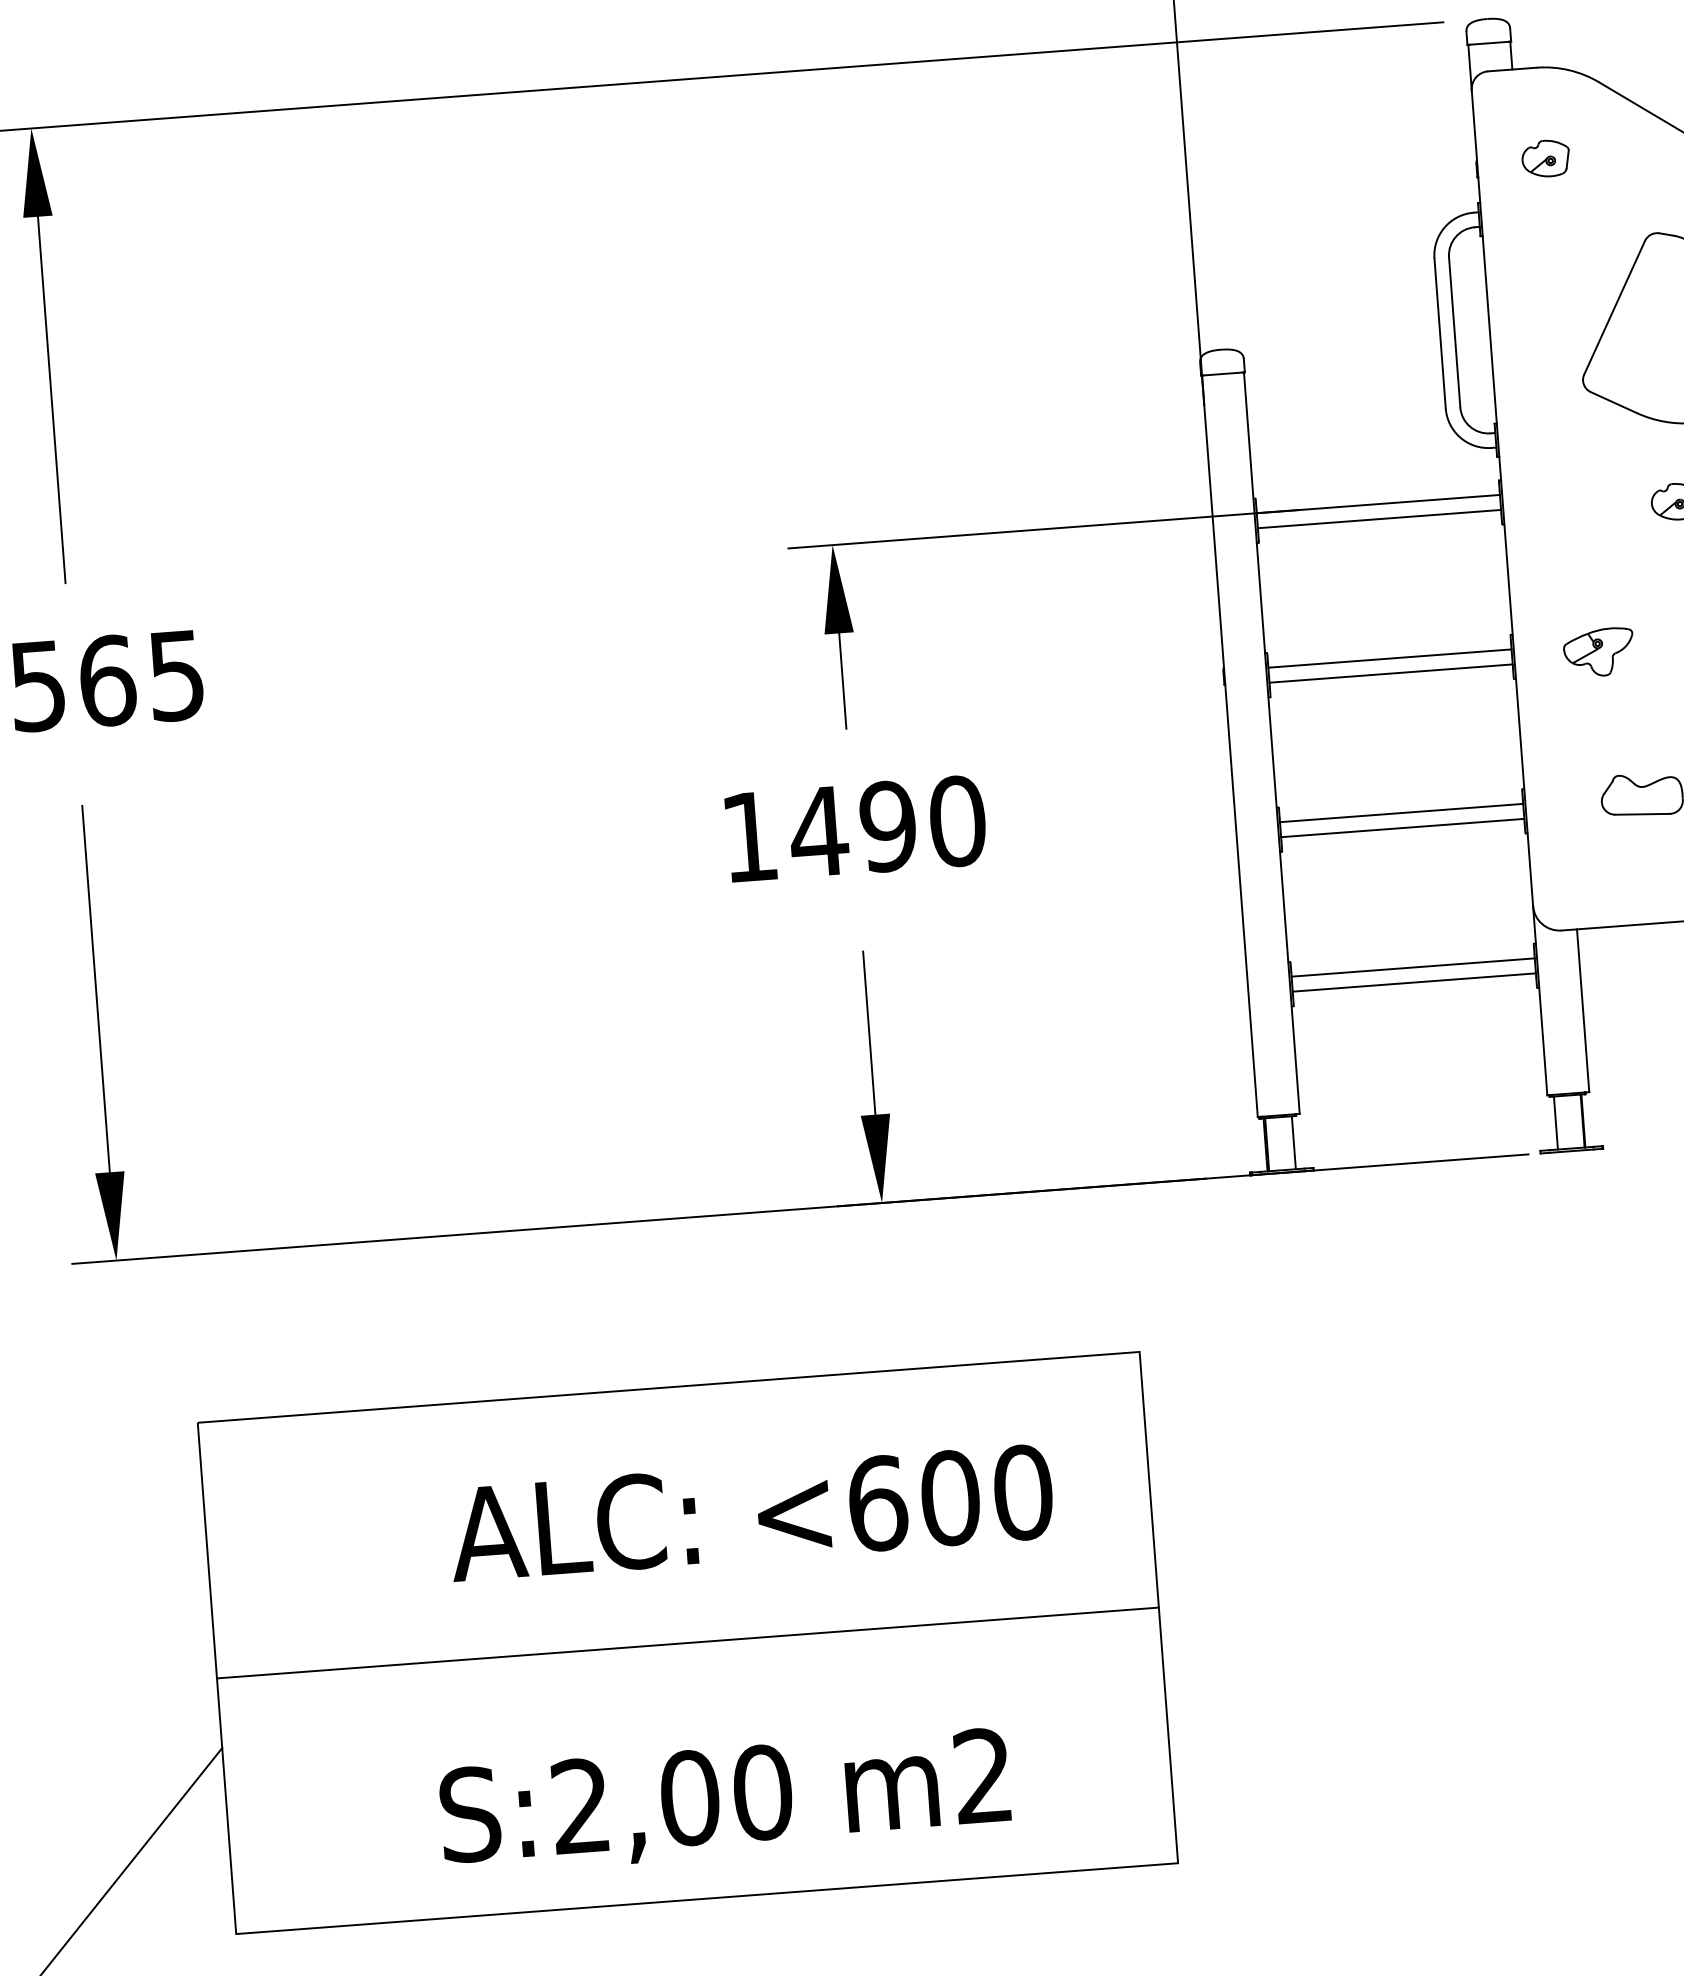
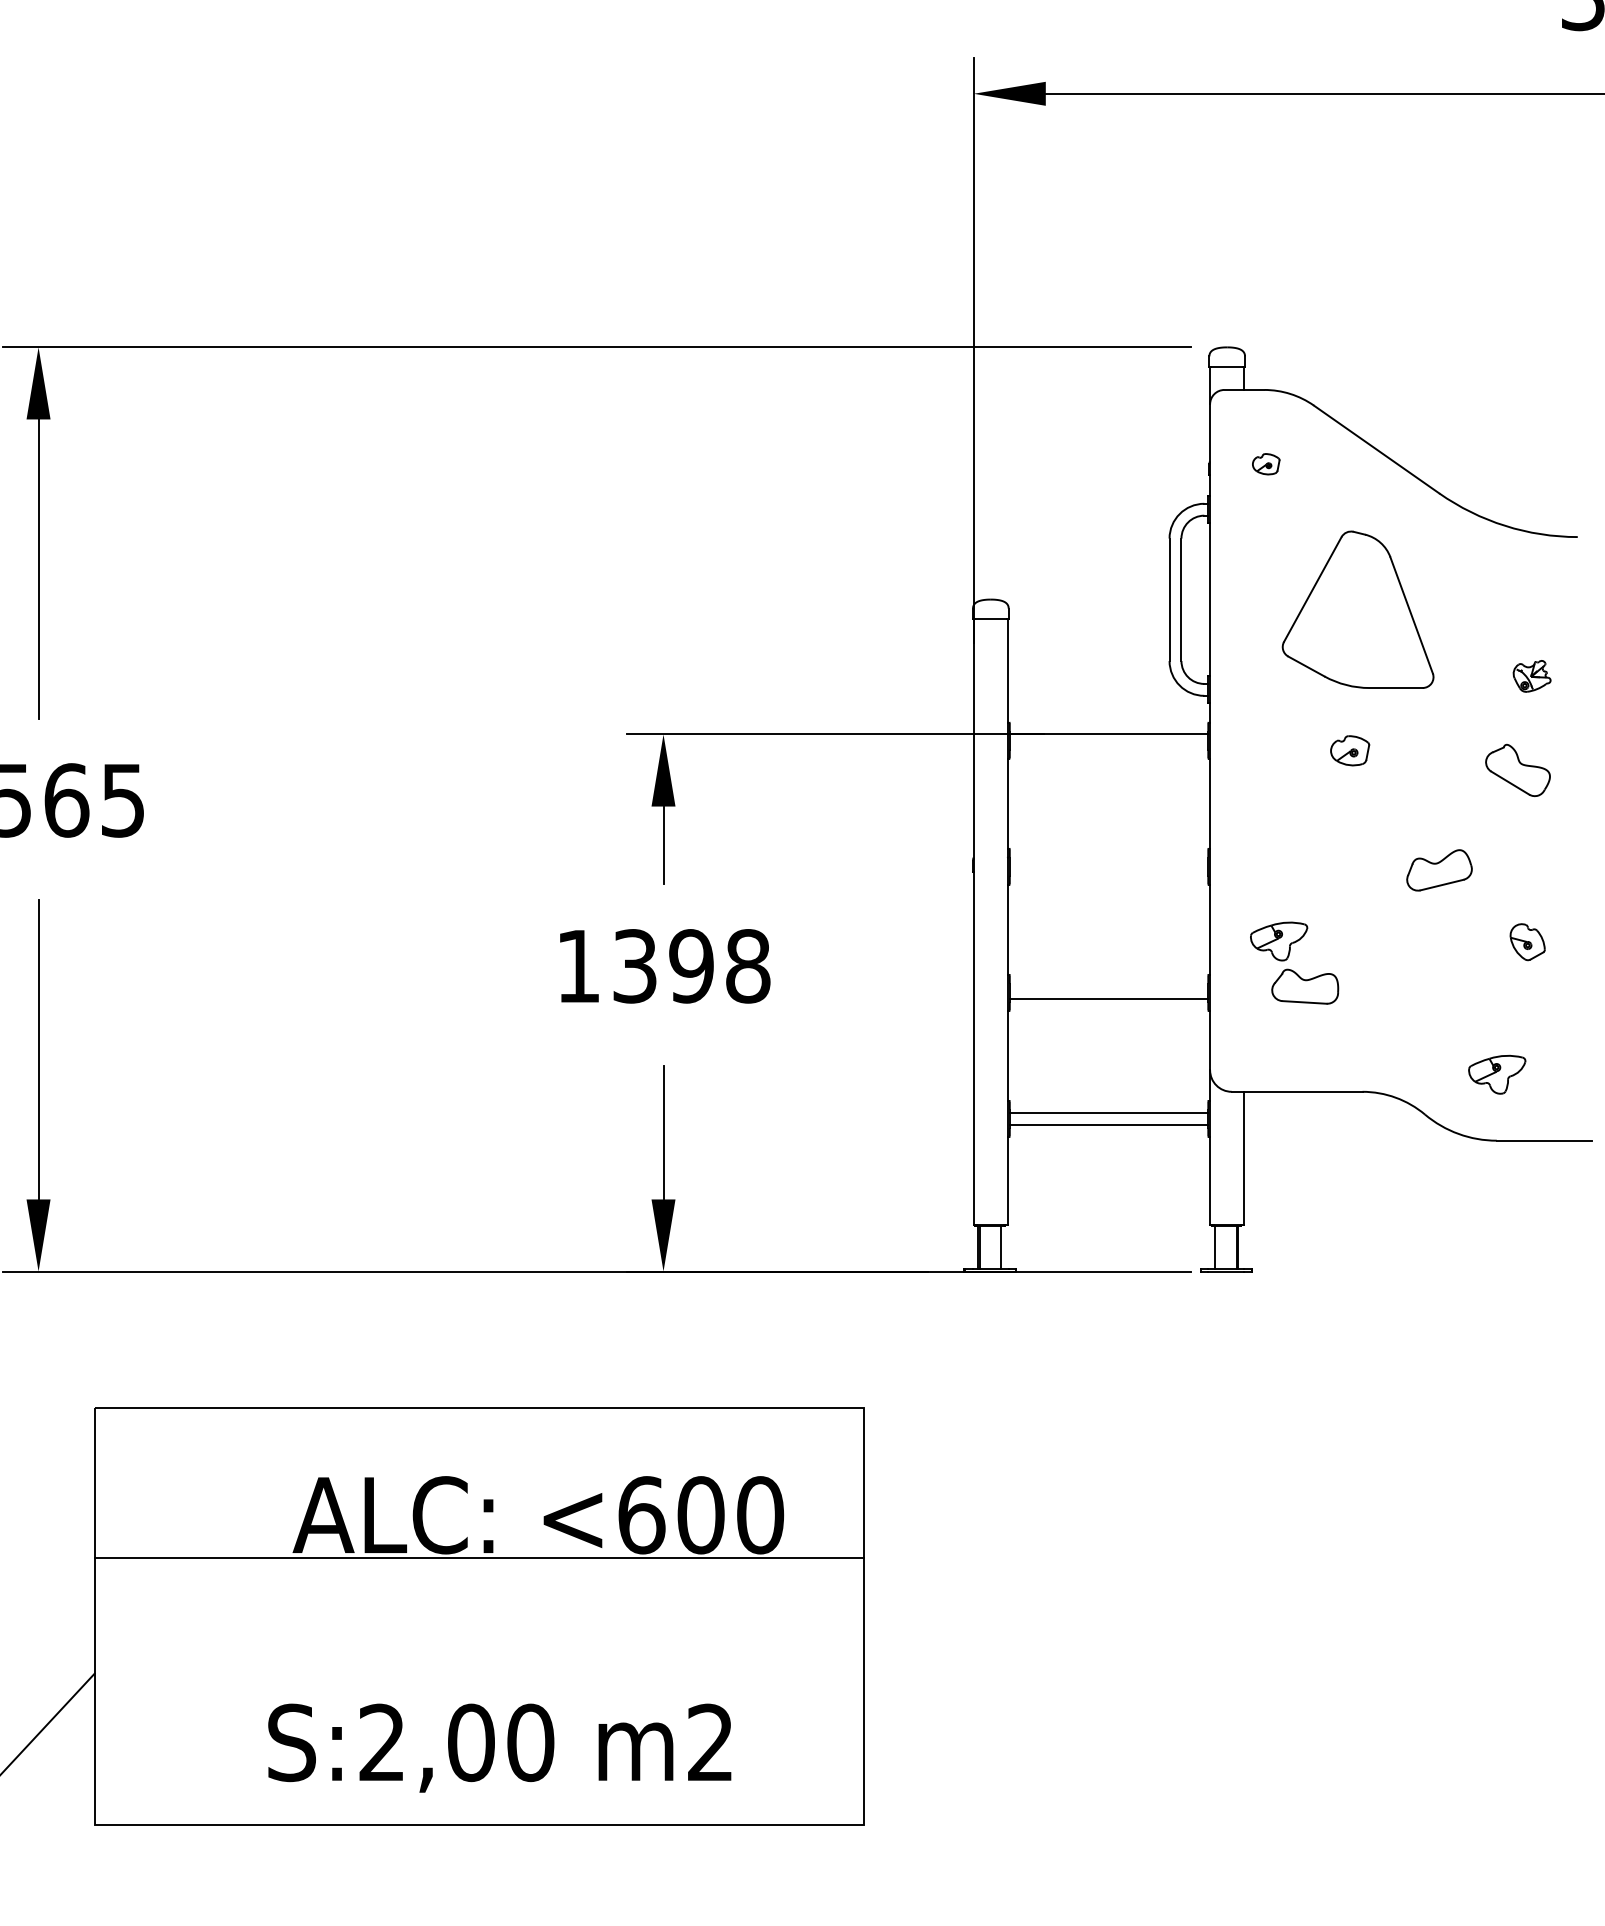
part: (1546, 157) -> (1266, 463), size x0.7
line: (1378, 518) -> (1108, 746), removed
part: (1599, 652) -> (1279, 941), moved
line: (1389, 658) -> (1108, 860), removed
line: (1390, 673) -> (1108, 872), removed
line: (1400, 812) -> (1108, 986), removed
text: (887, 826) -> (690, 966), 1490 -> 1398
line: (687, 1642) -> (478, 1557), moved

